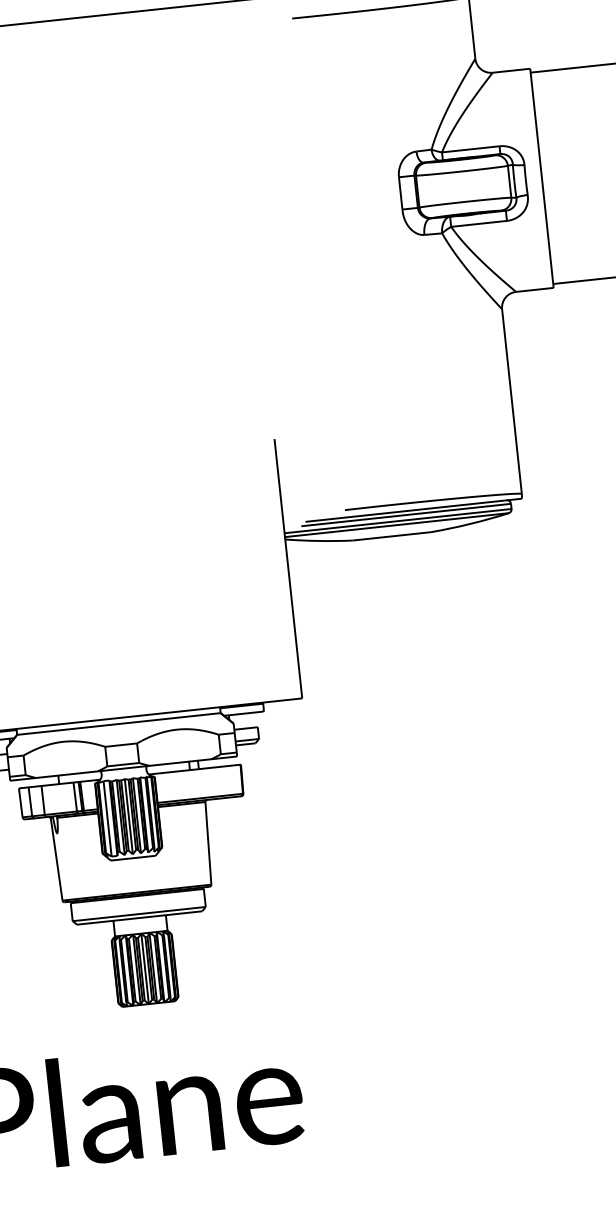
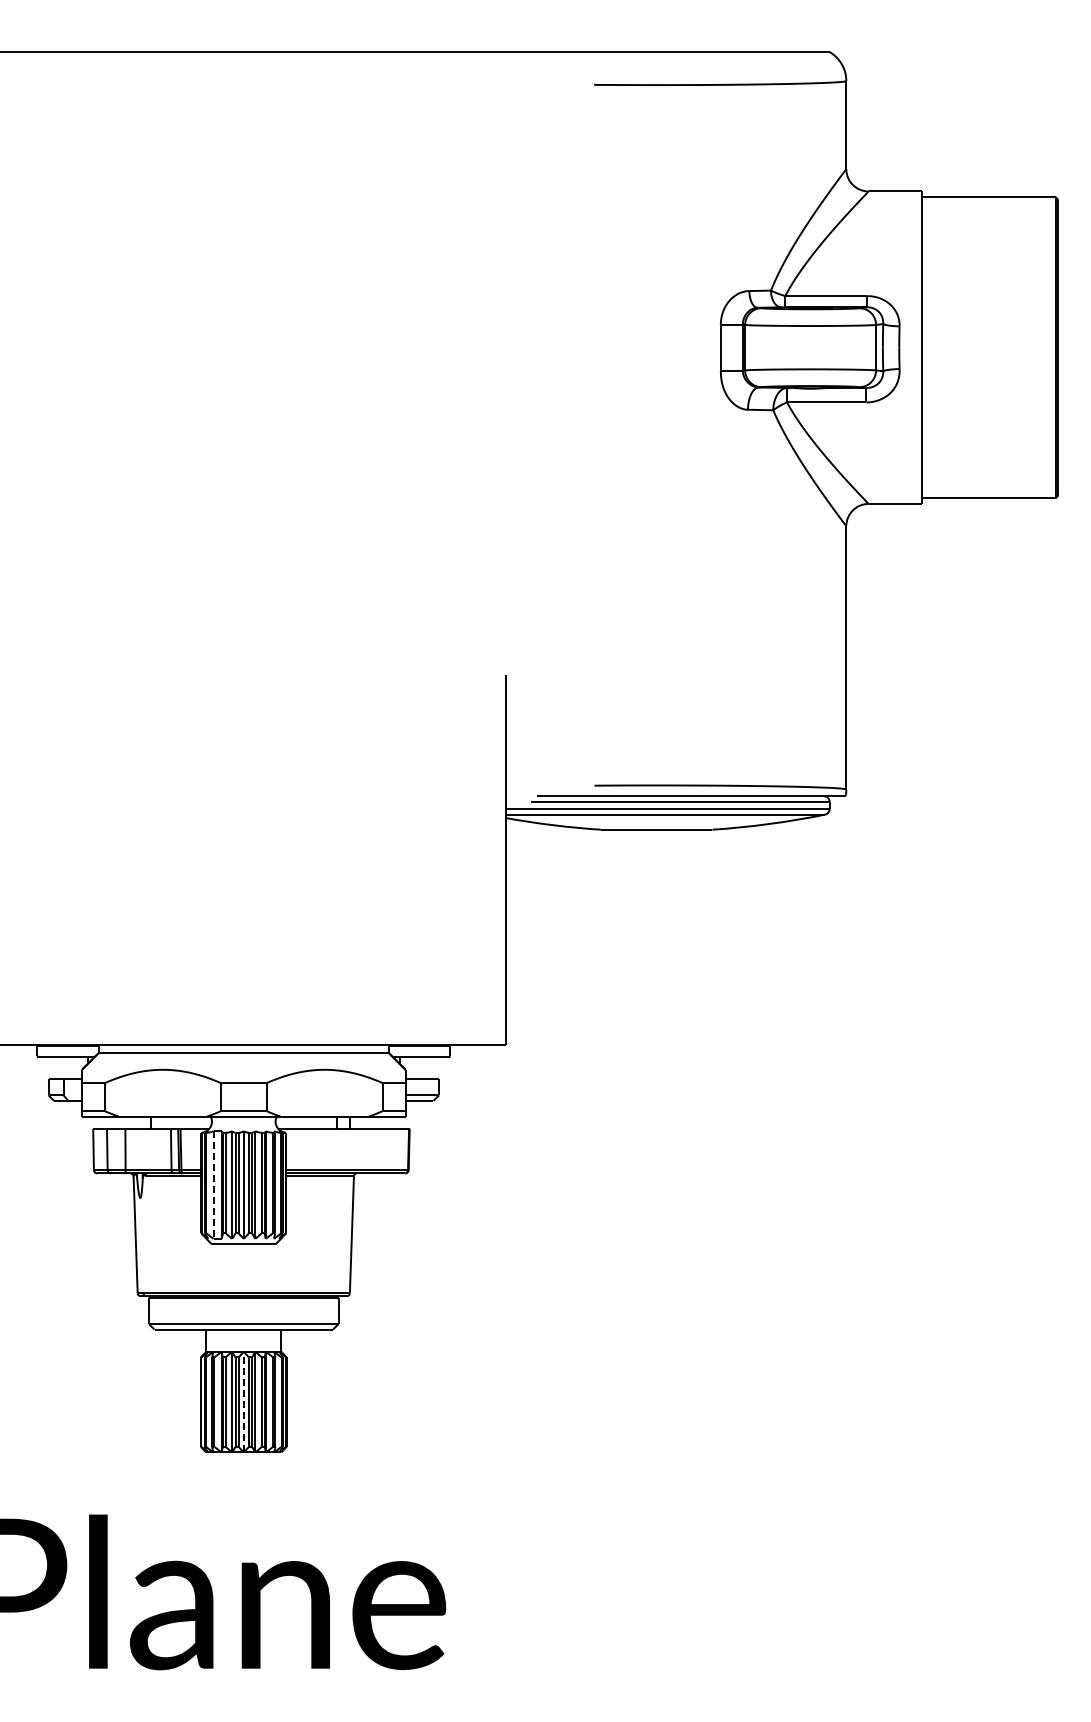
line: (107, 819) -> (213, 1185), solid -> dashed
line: (144, 968) -> (243, 1401), solid -> dashed

